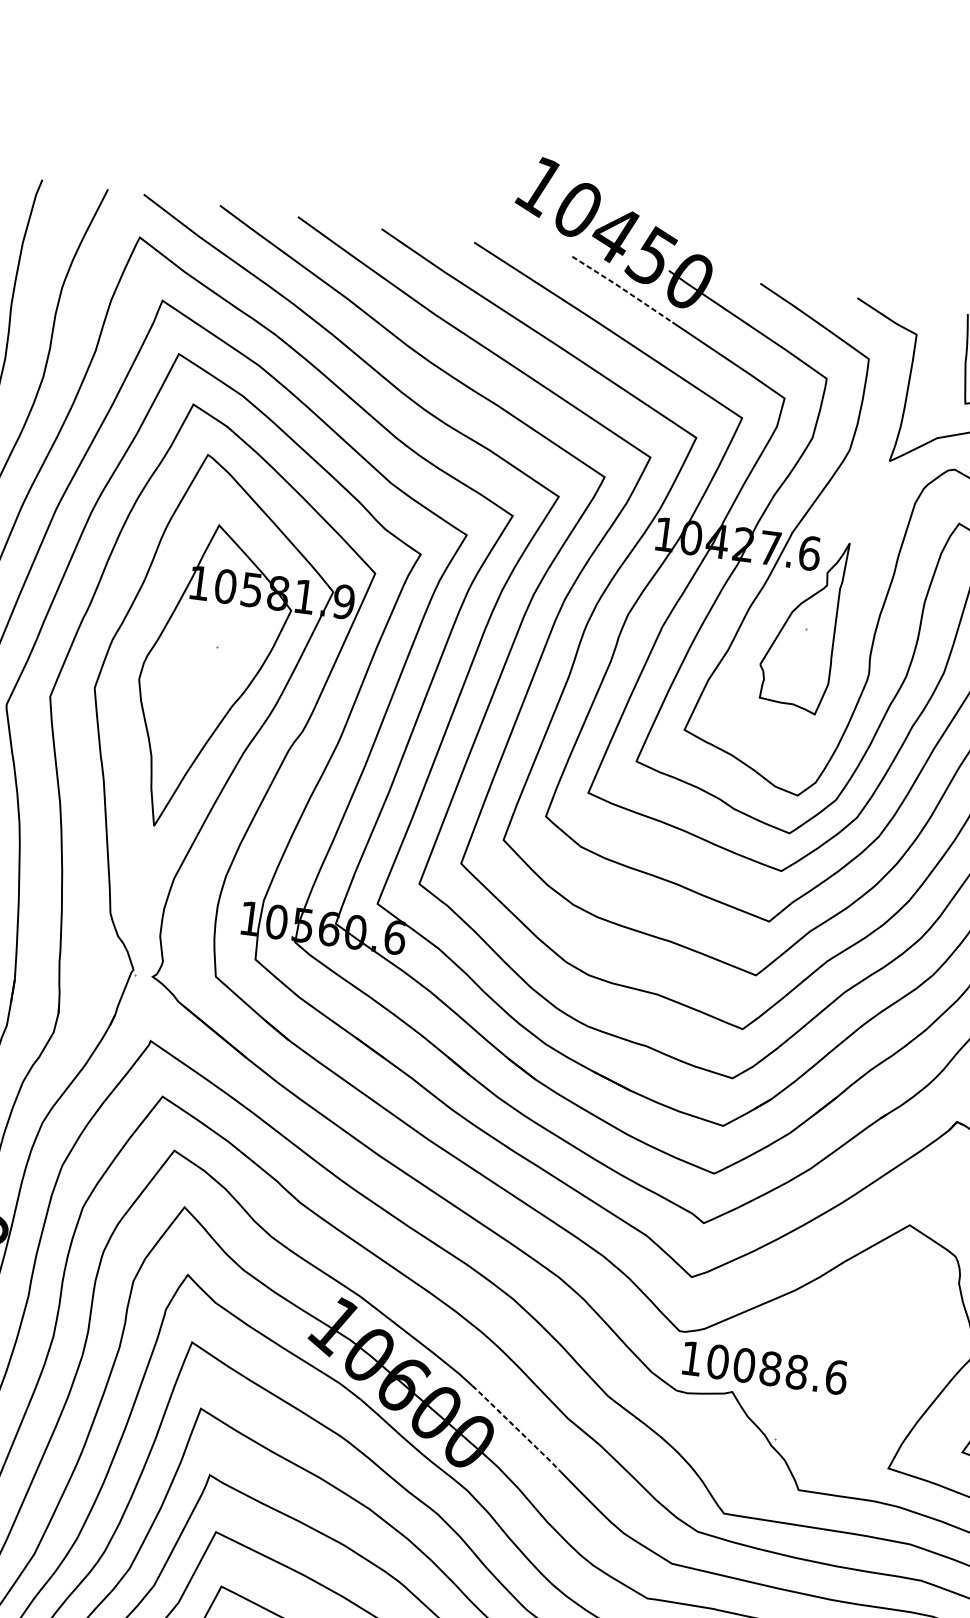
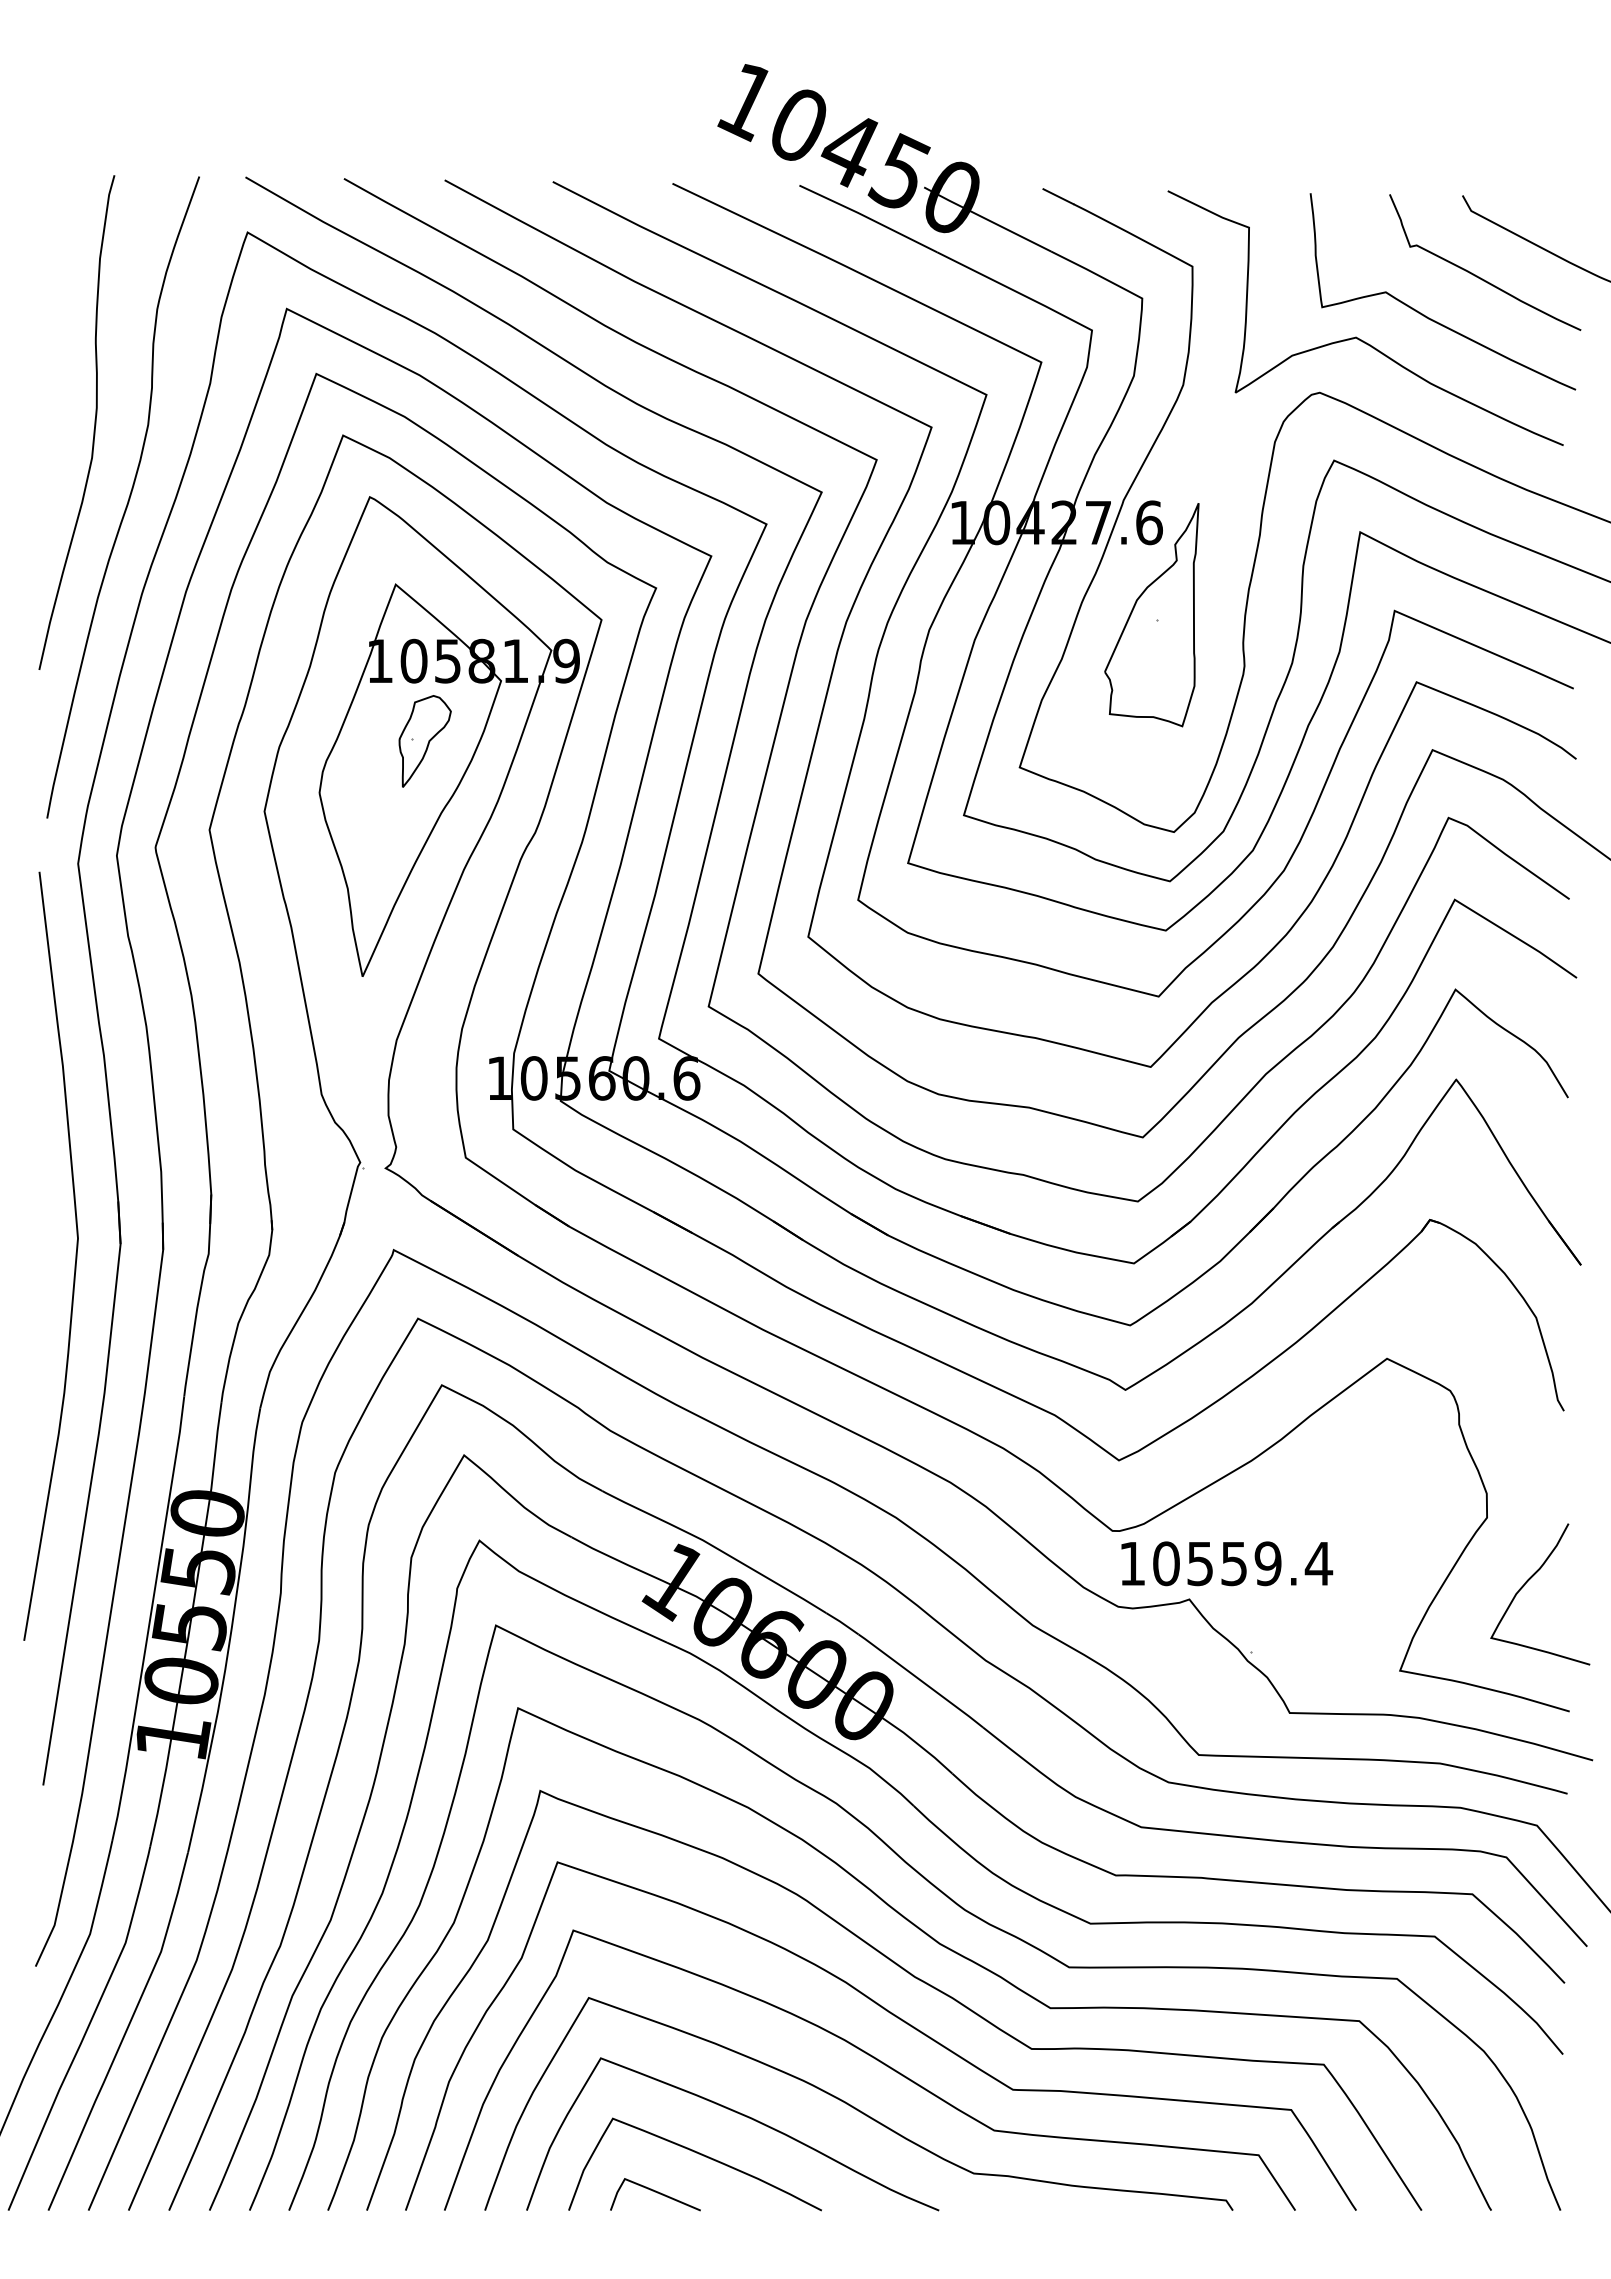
line: (622, 289) -> (868, 218), dashed -> solid
part: (225, 649) -> (424, 741), added
text: (791, 1371) -> (1260, 1563), 10088.6 -> 10559.4
line: (516, 1427) -> (921, 1680), dashed -> solid

